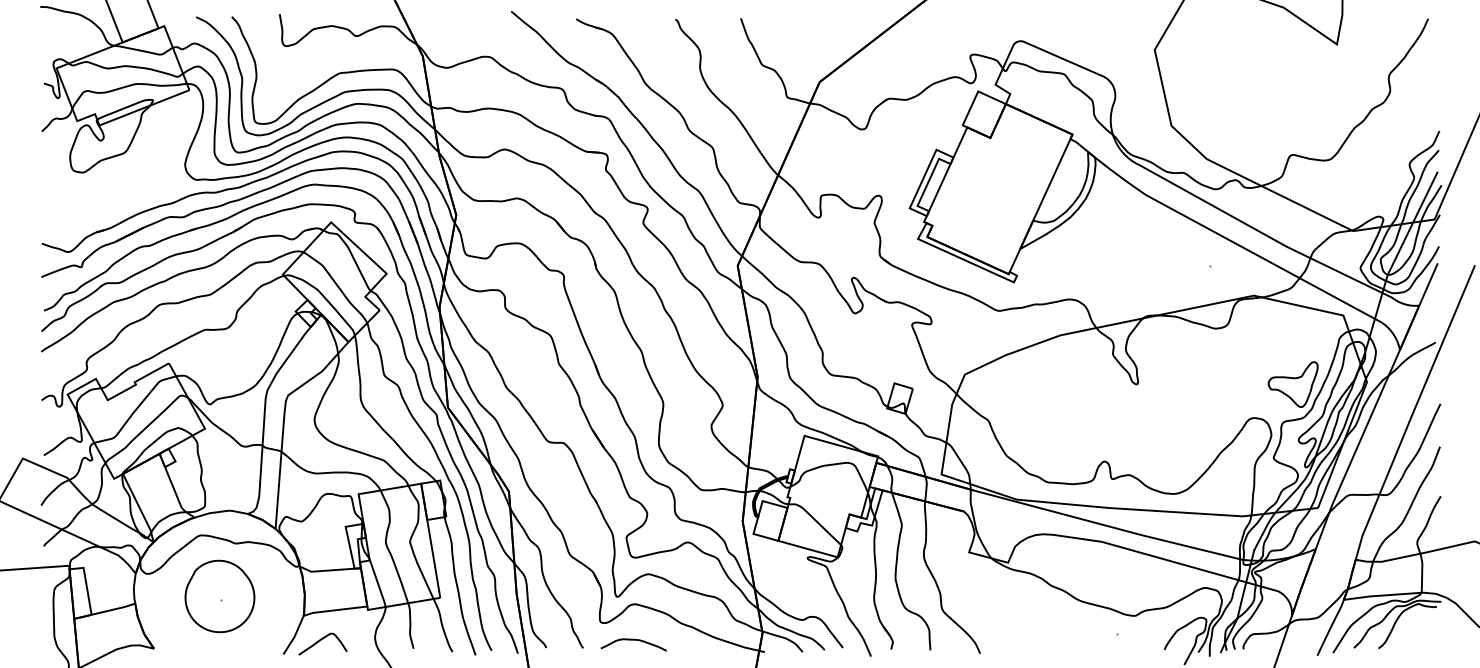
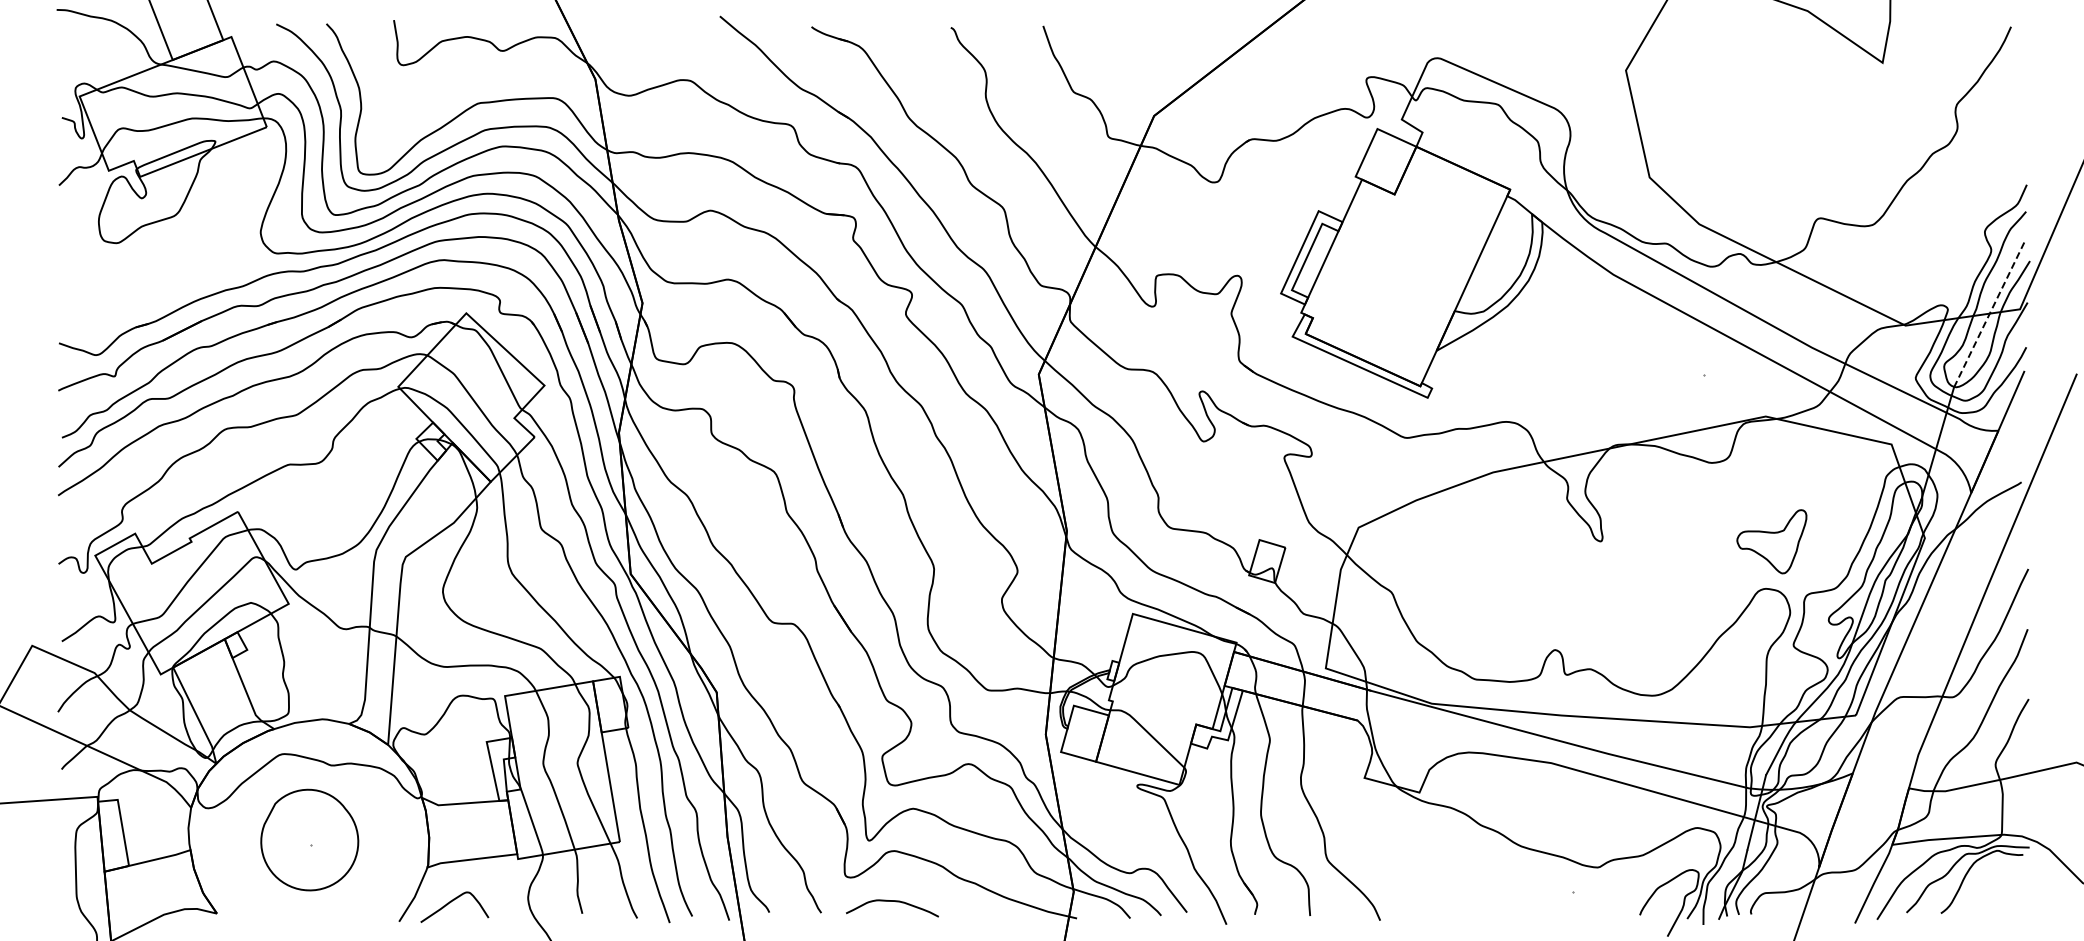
line: (1412, 223) -> (1989, 314), solid -> dashed
part: (1292, 384) -> (1771, 541), moved

